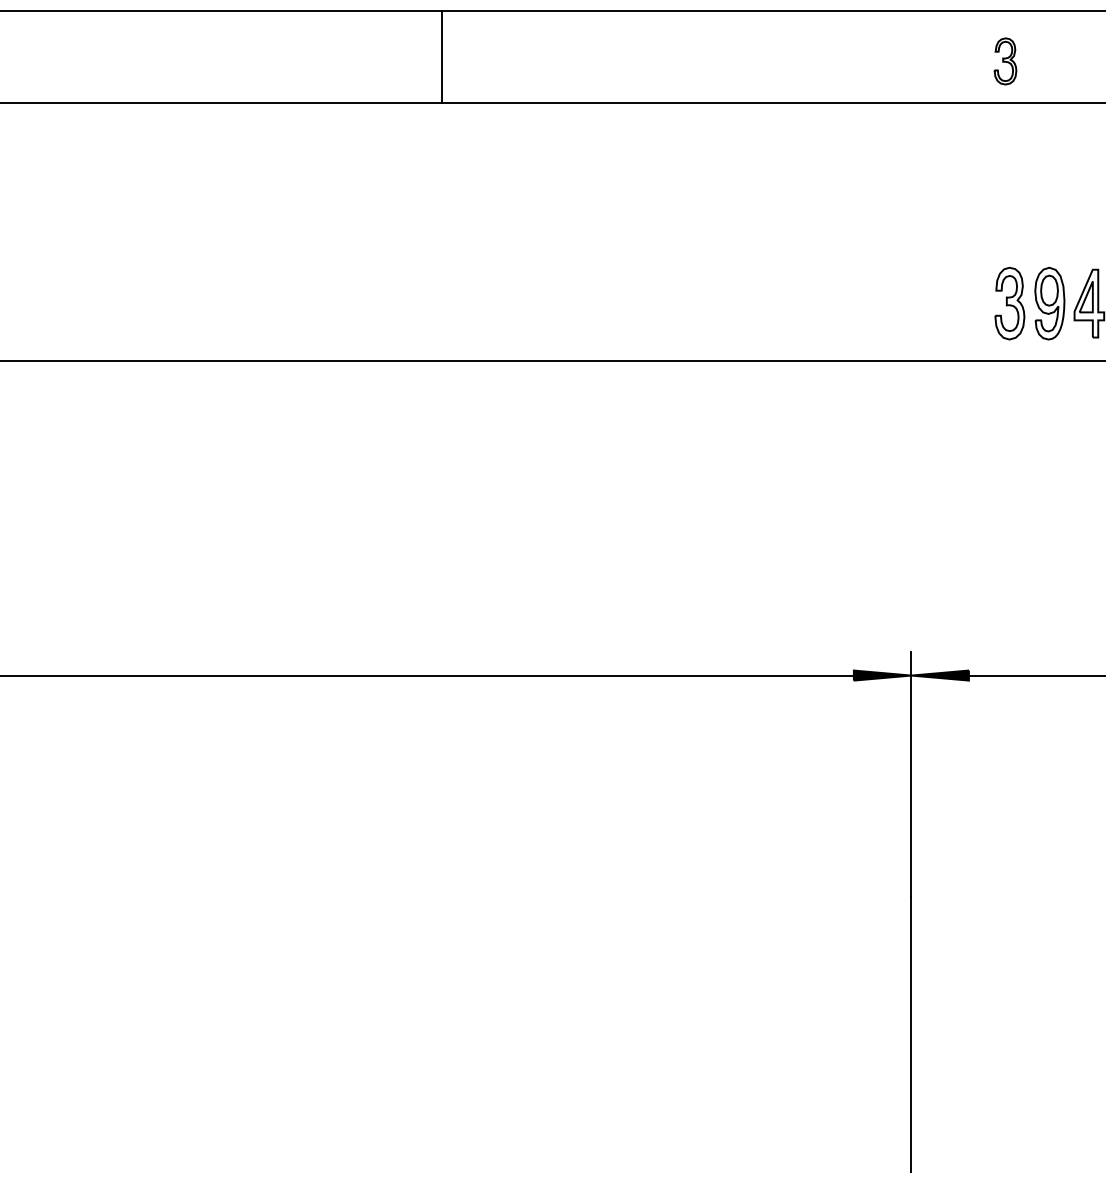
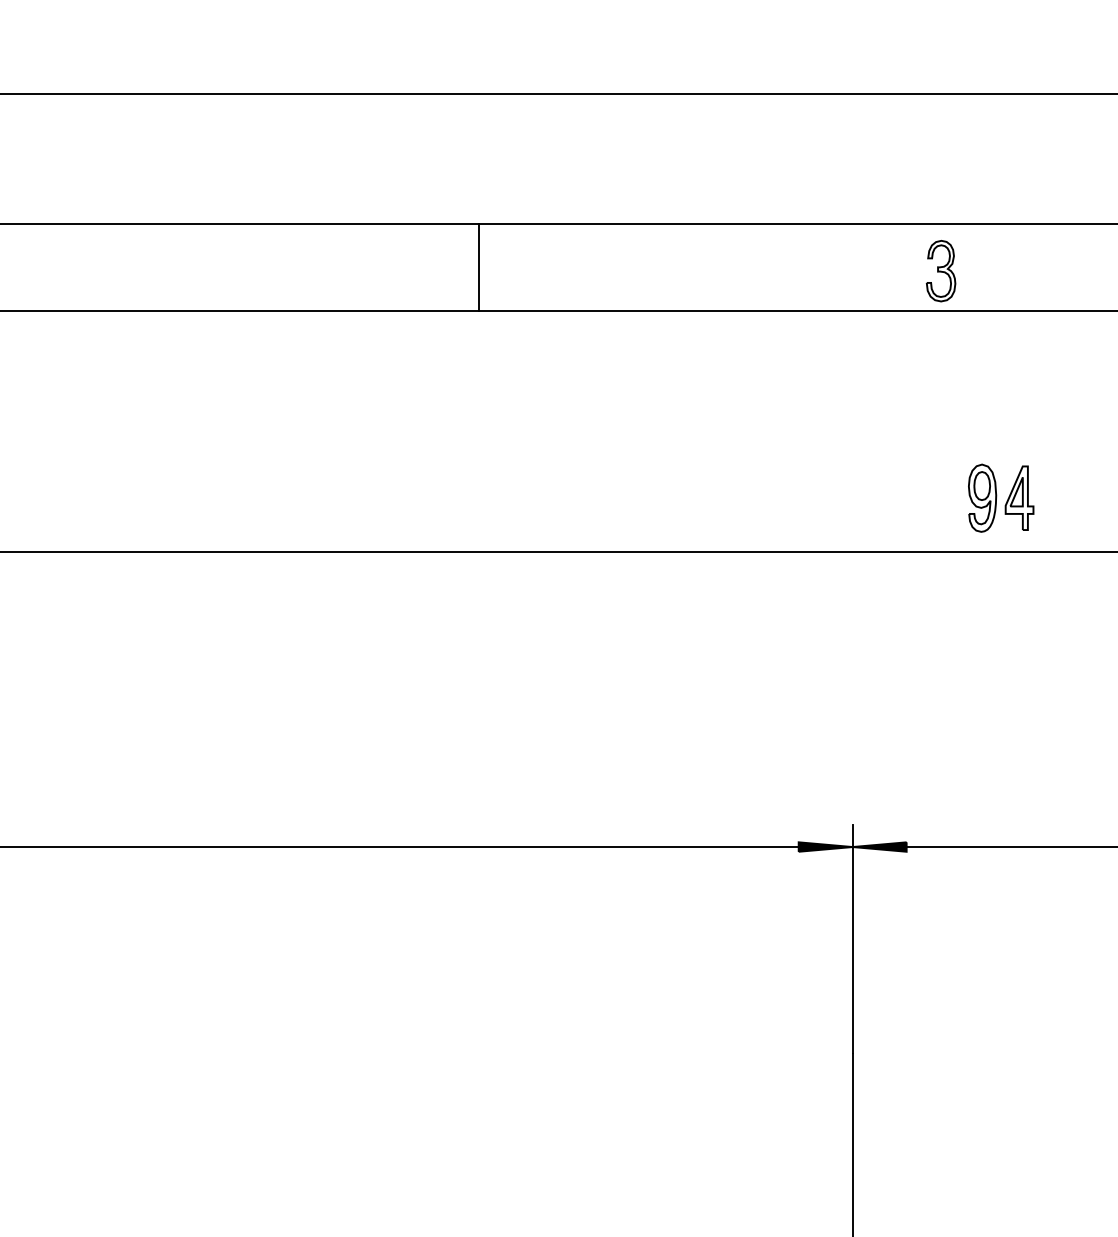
line: (442, 56) -> (479, 266), moved
part: (1005, 60) -> (940, 270), size x1.4
part: (1009, 302) -> (944, 497), removed

